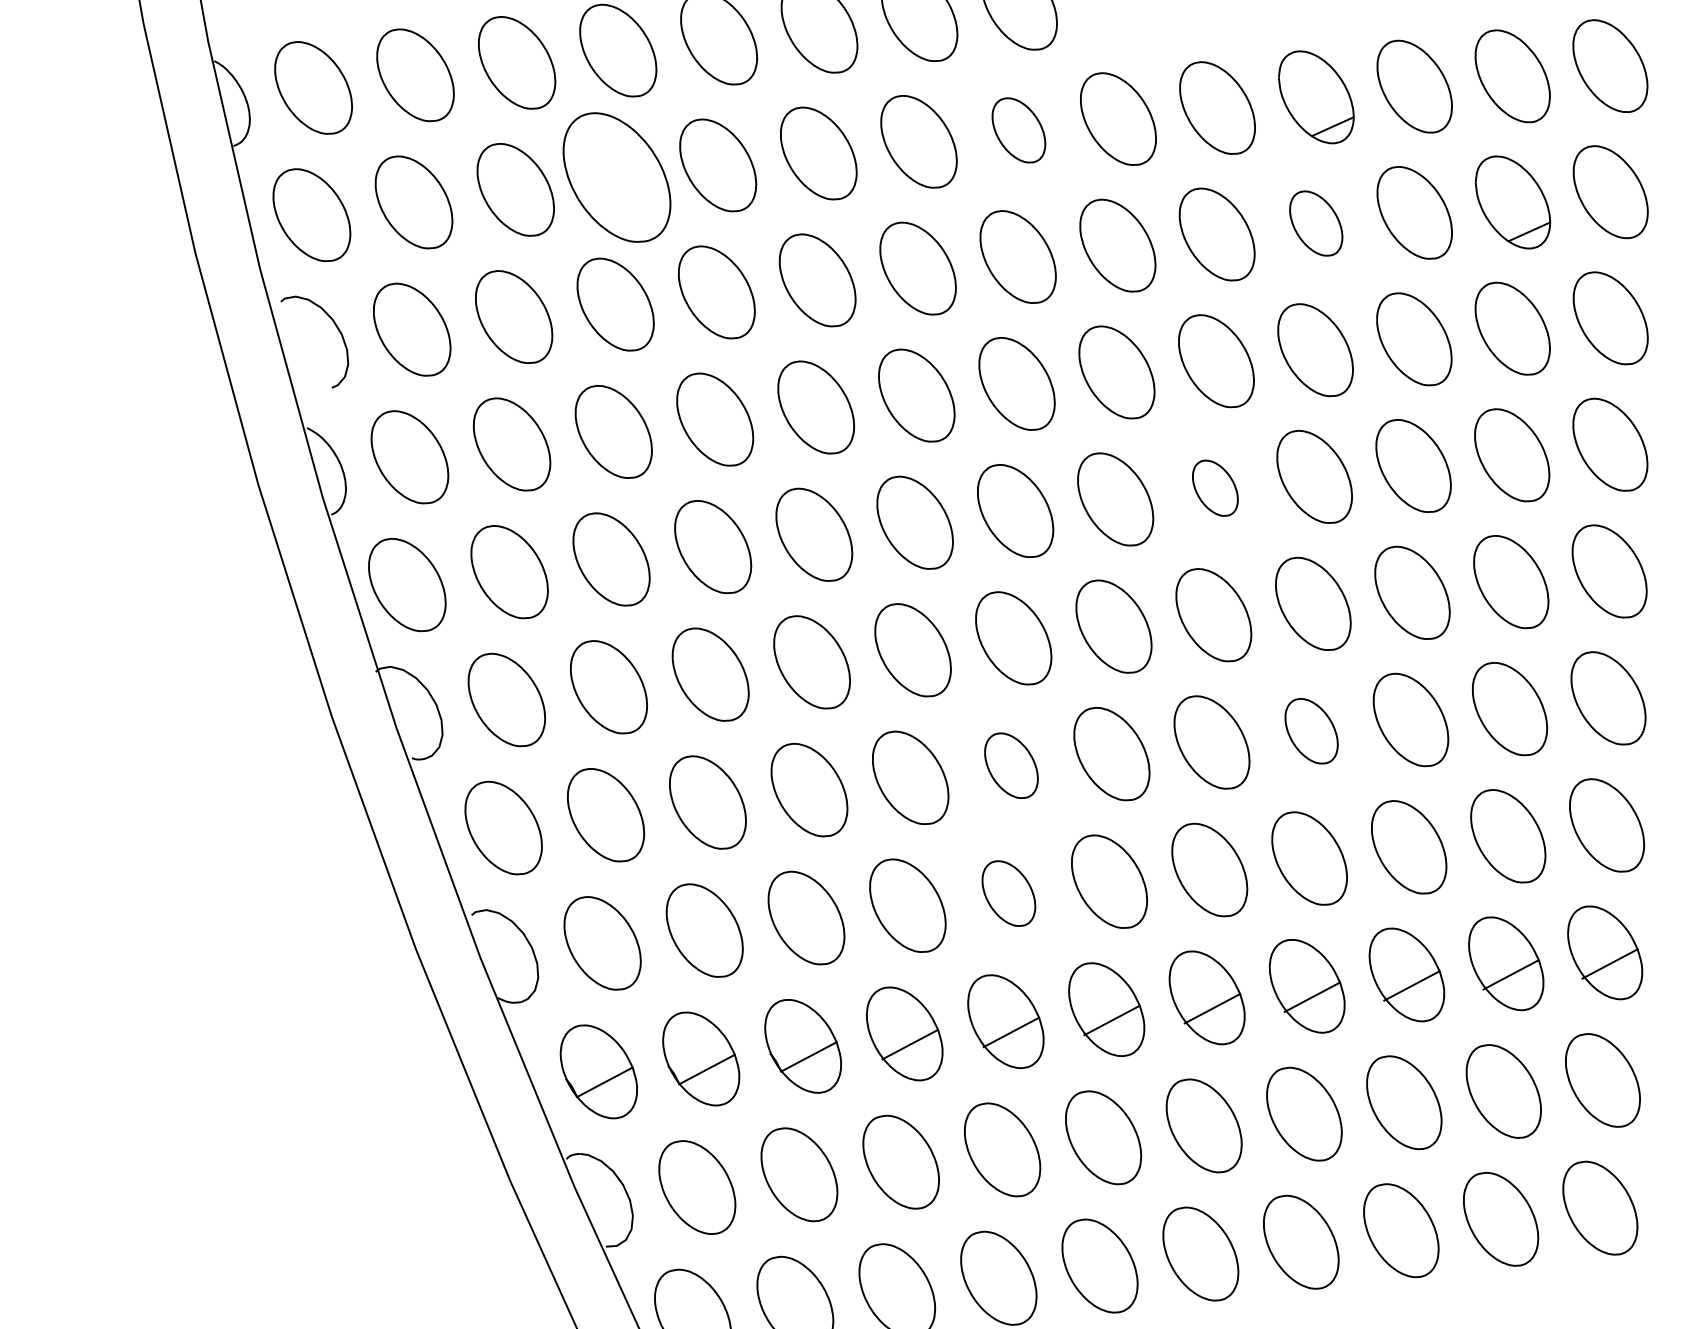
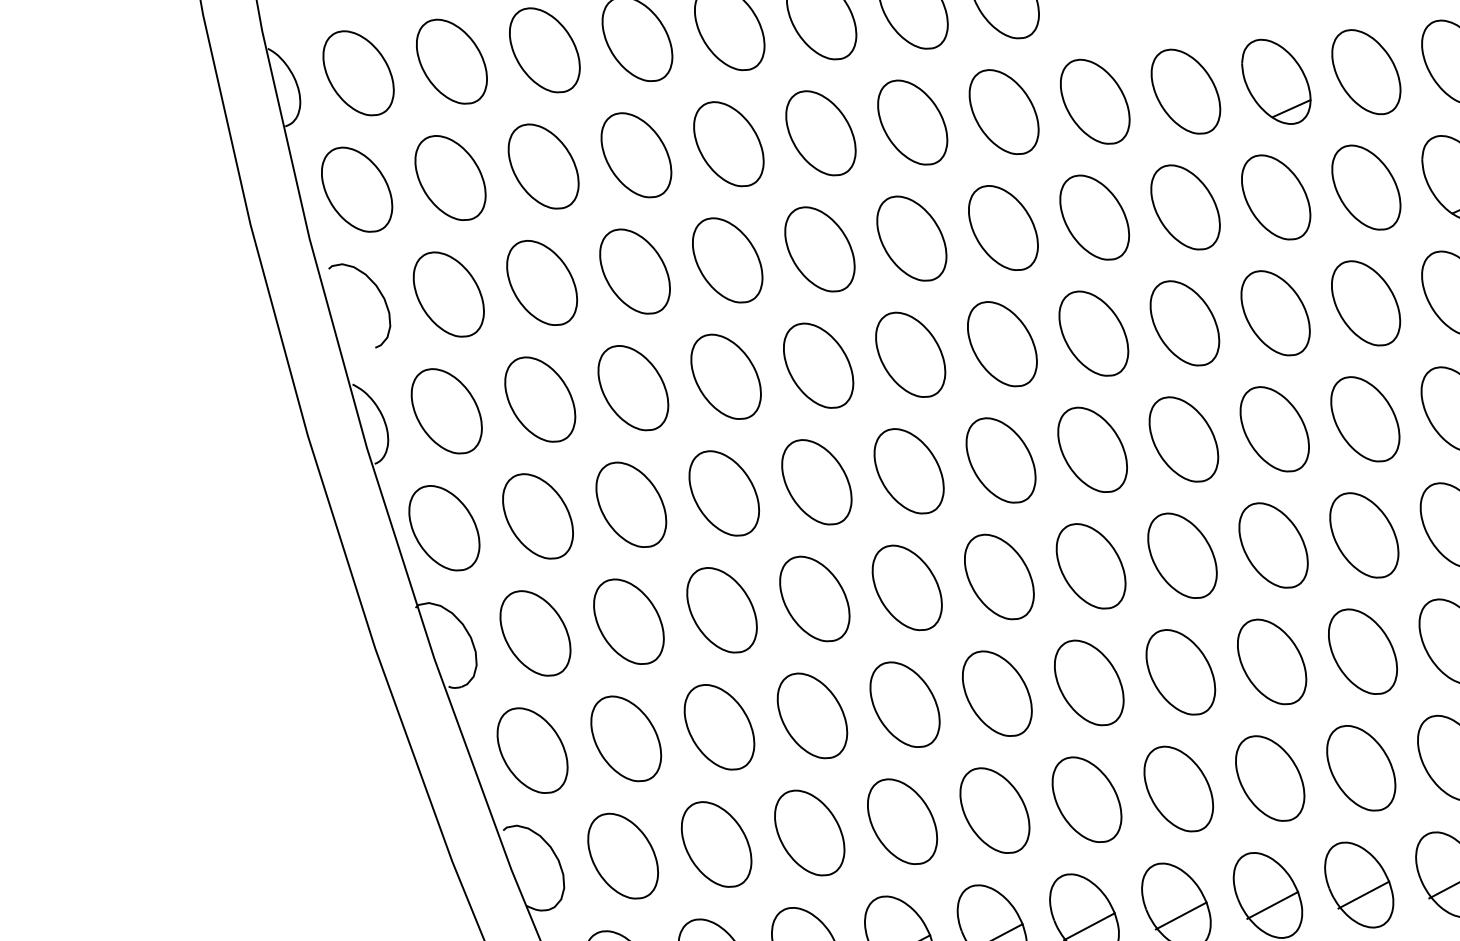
part: (1018, 130) -> (1003, 112), size x1.43
part: (617, 177) -> (636, 155), size x0.71
part: (1316, 223) -> (1276, 197), size x1.43
part: (1215, 488) -> (1184, 439), size x1.67
part: (1311, 731) -> (1271, 662), size x1.43
part: (1011, 765) -> (997, 693), size x1.43
part: (1008, 893) -> (994, 810), size x1.43

